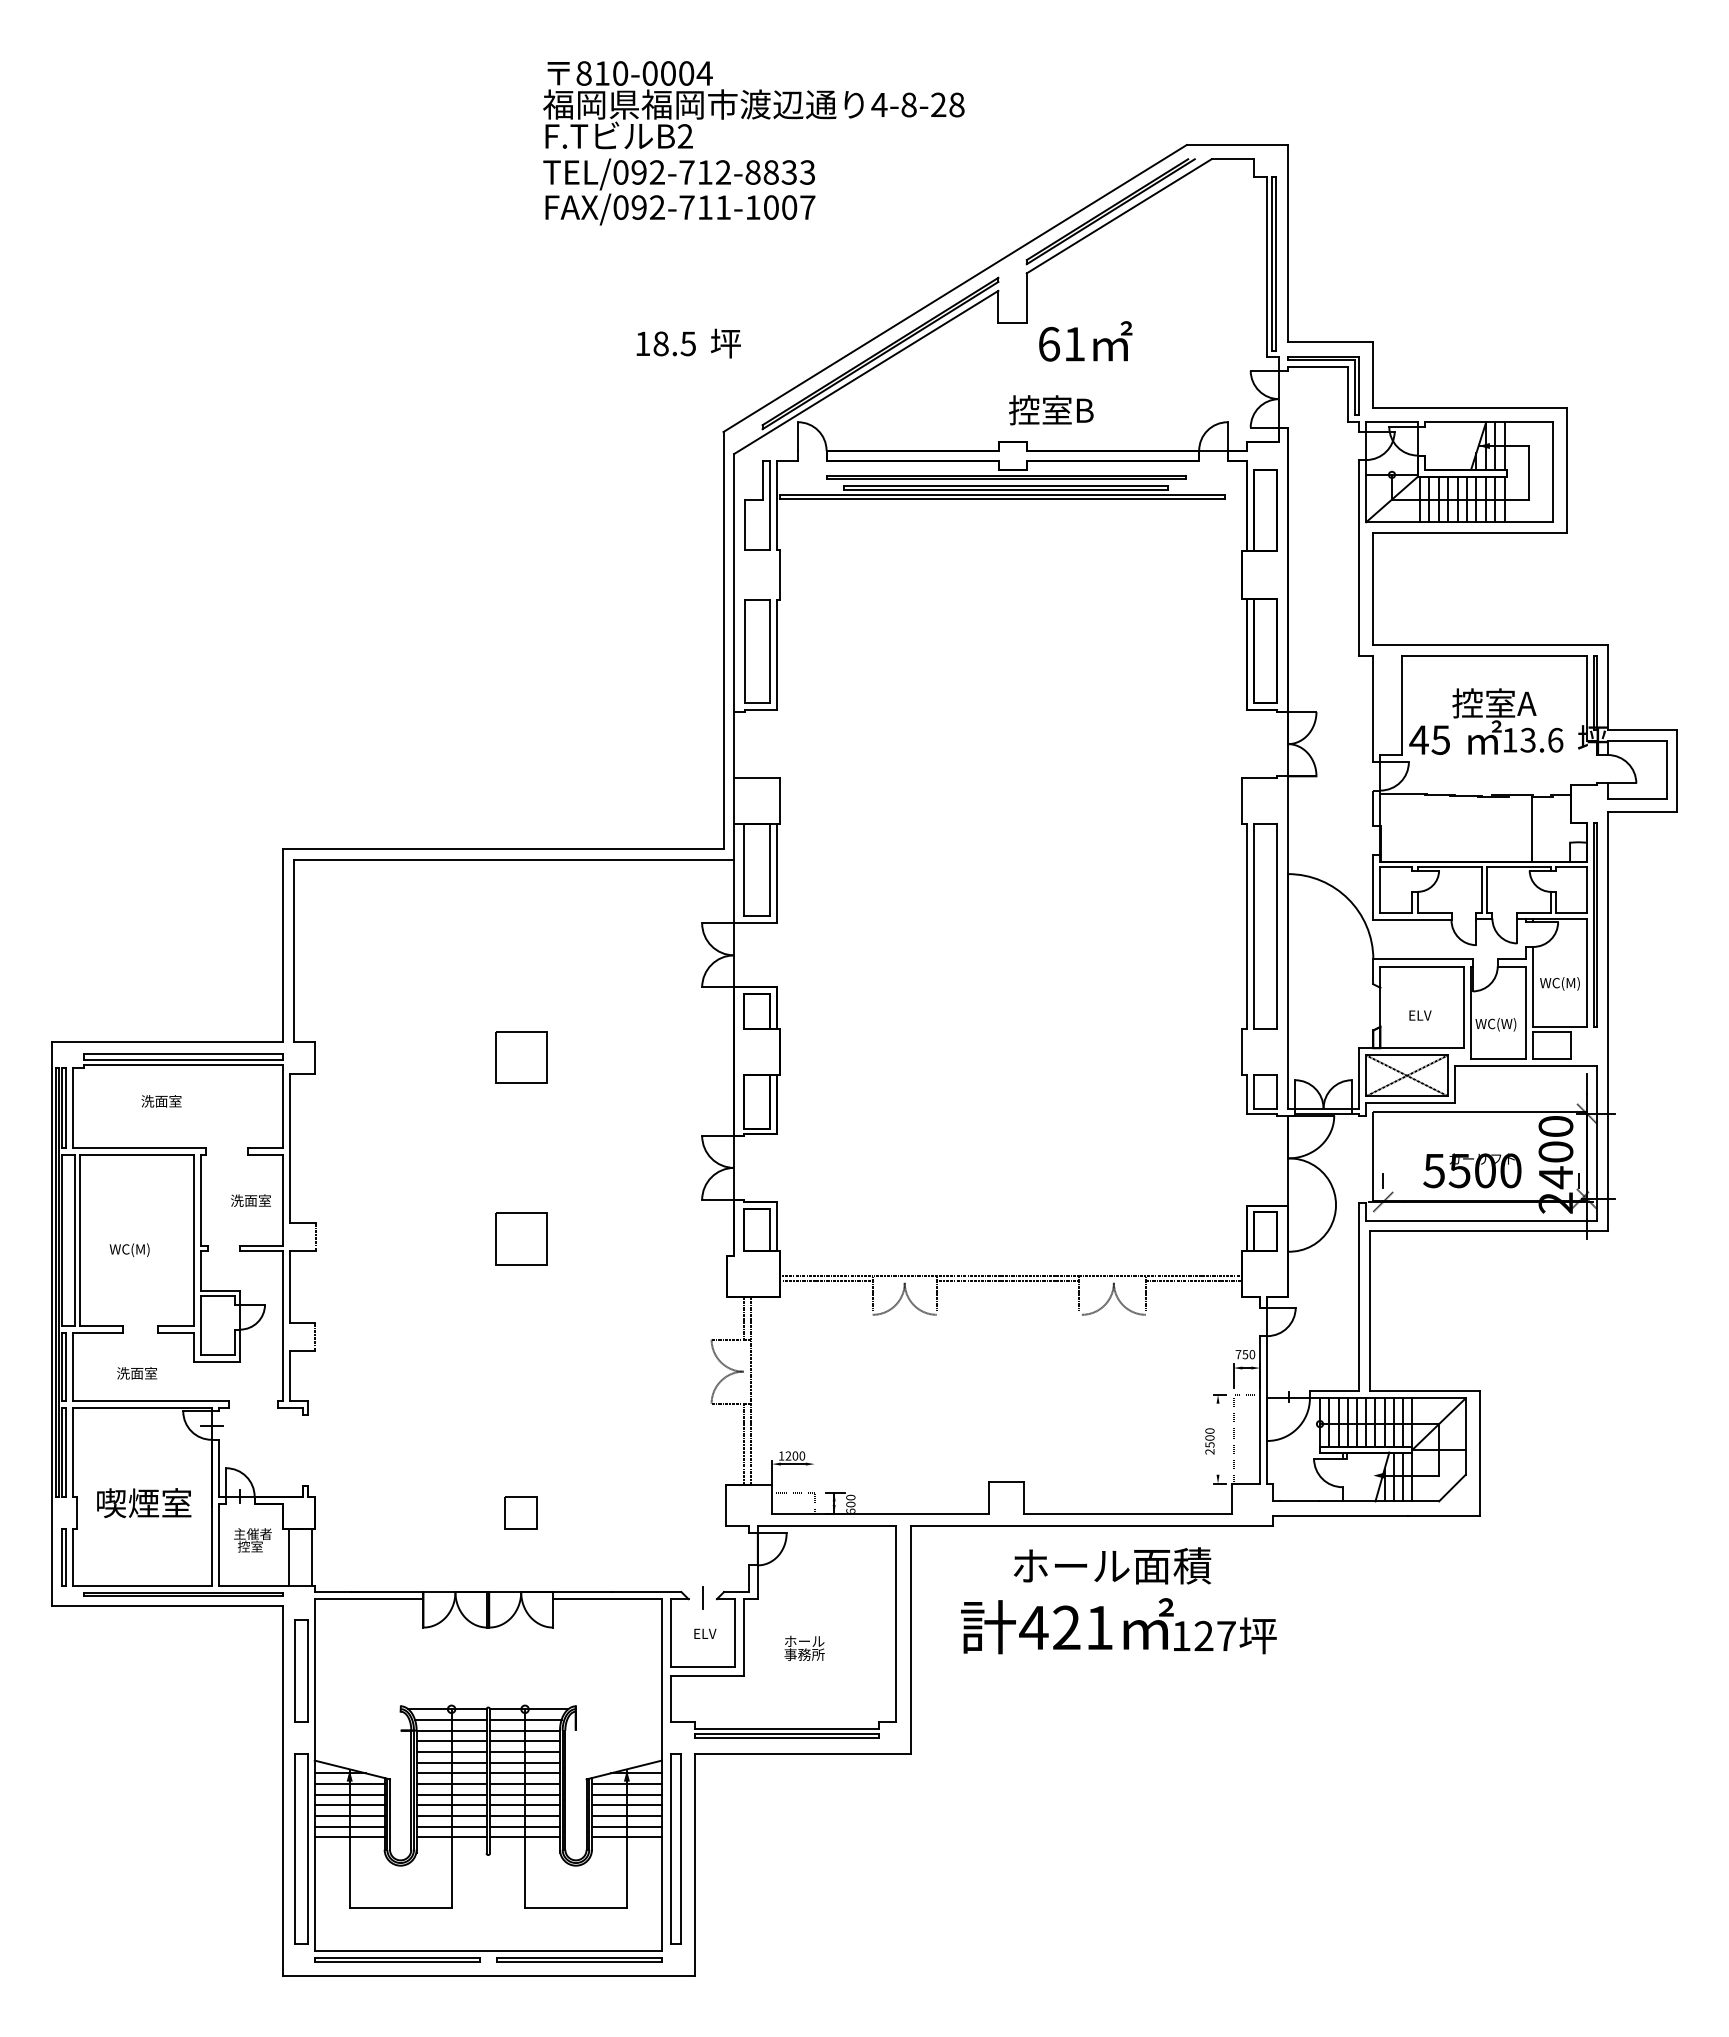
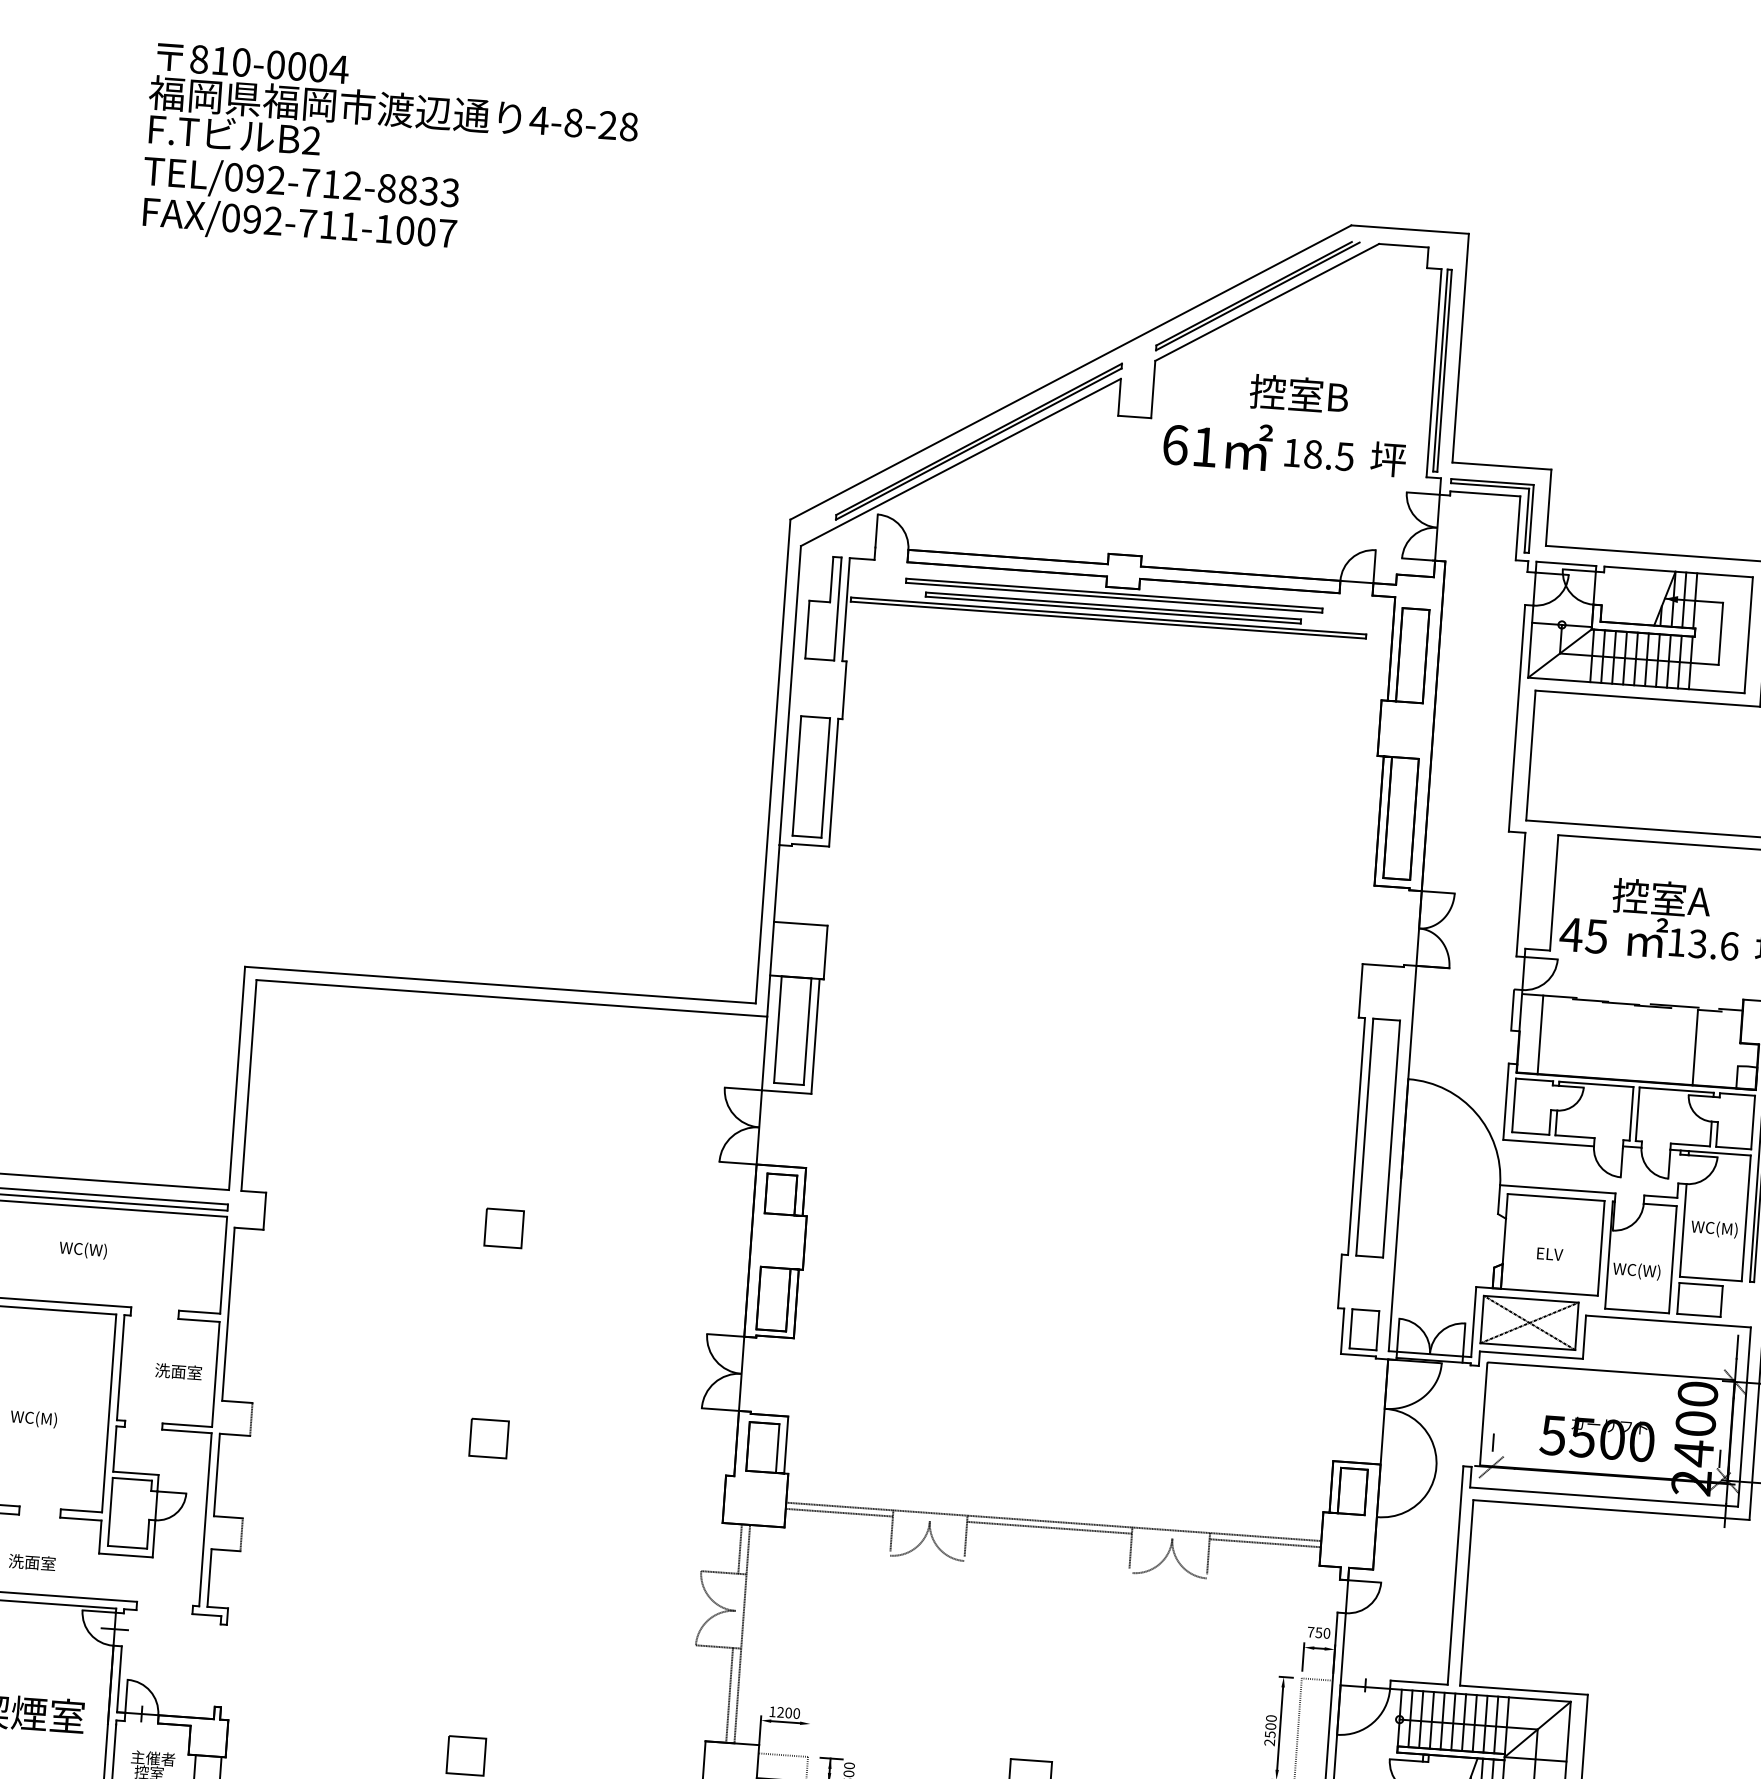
text: (753, 143) -> (390, 154), moved
text: (688, 343) -> (1345, 456), moved
text: (1051, 410) -> (1299, 394), moved
line: (1398, 828) -> (1540, 1035), added
part: (520, 1057) -> (503, 1228), size x0.62
text: (161, 1102) -> (83, 1250), 洗面室 -> WC(W)
part: (520, 1238) -> (488, 1437), size x0.62
line: (1218, 1438) -> (1280, 1727), added

